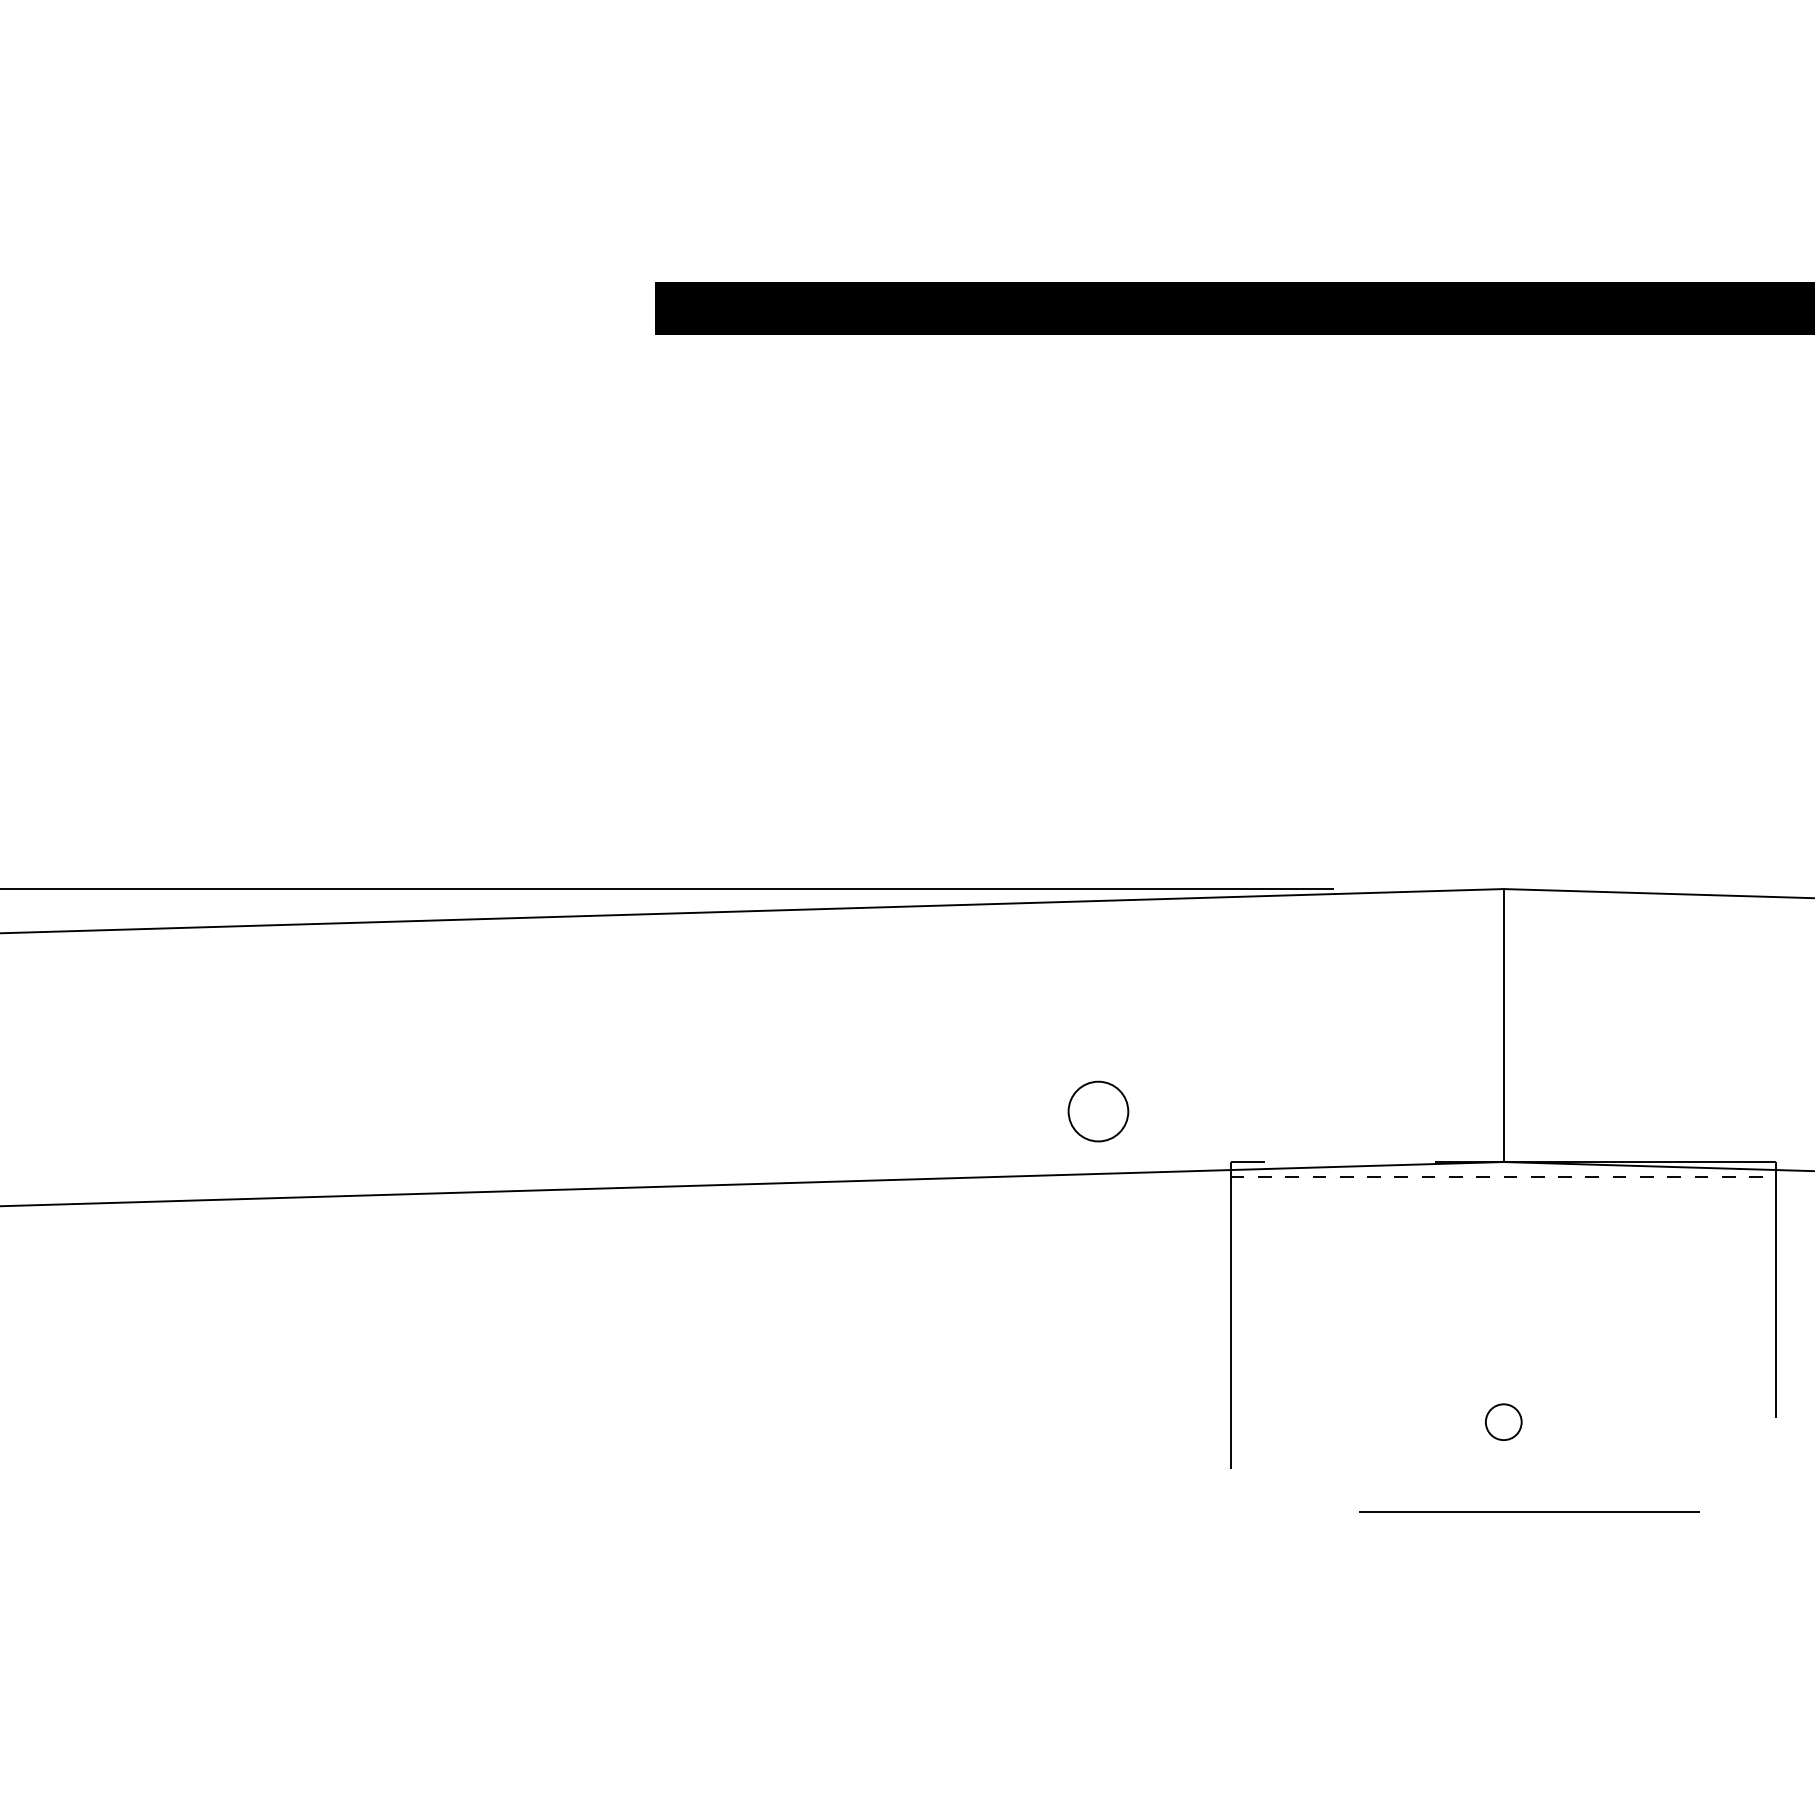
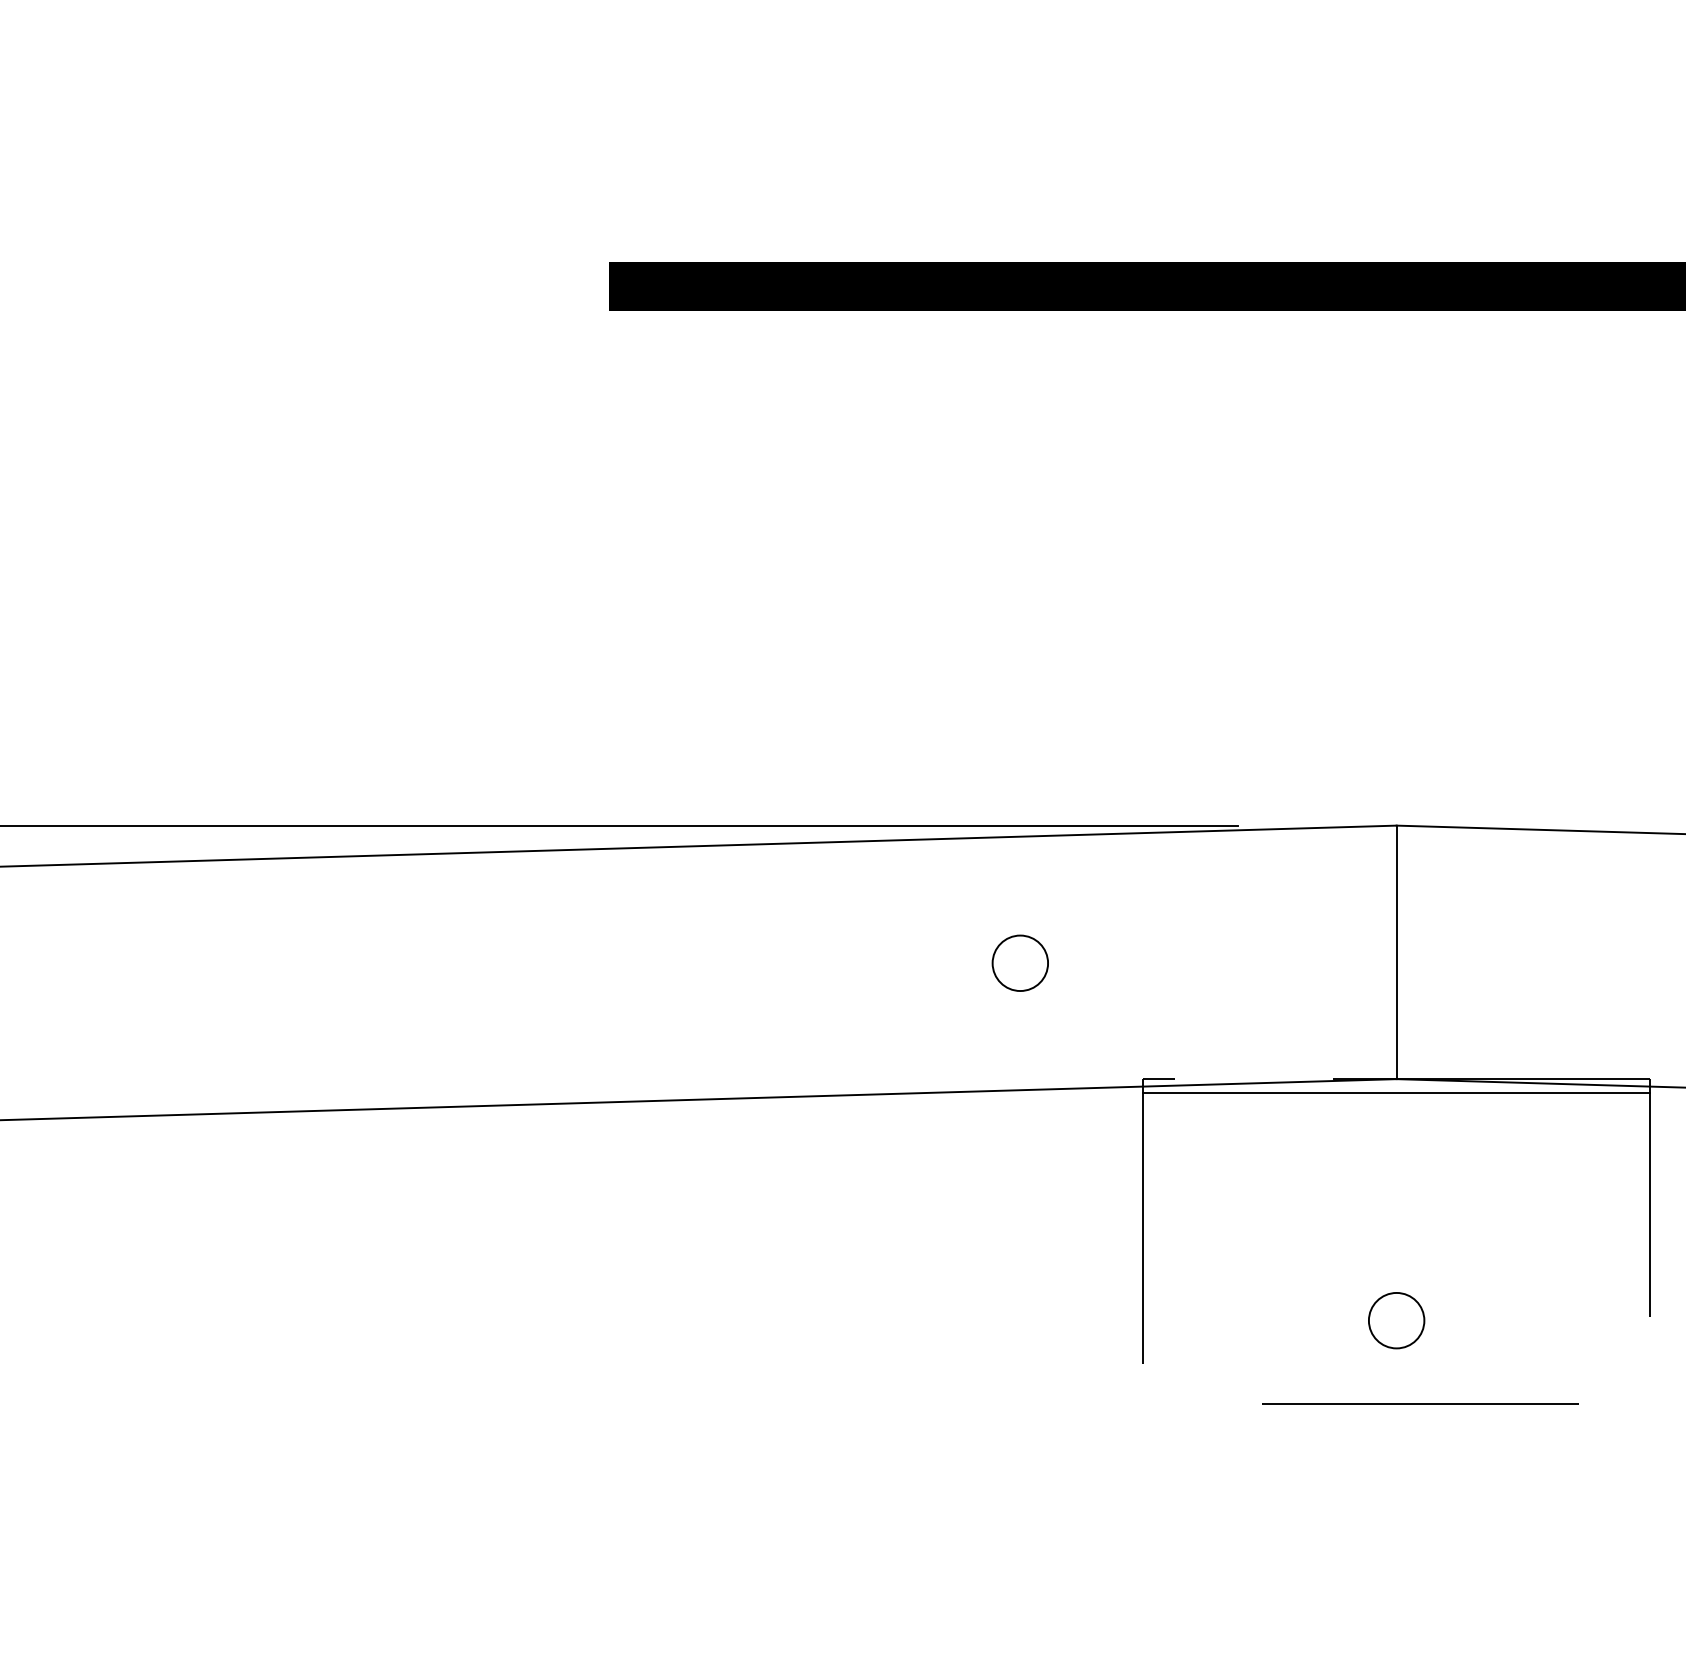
circle: (1097, 1110) -> (1019, 962), moved
line: (1504, 1176) -> (1397, 1092), dashed -> solid
circle: (1503, 1421) -> (1396, 1320), size x1.67

